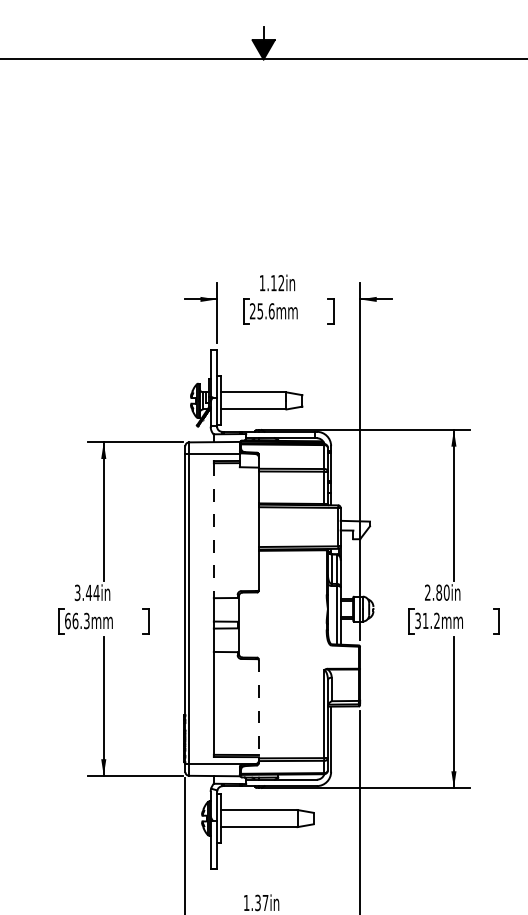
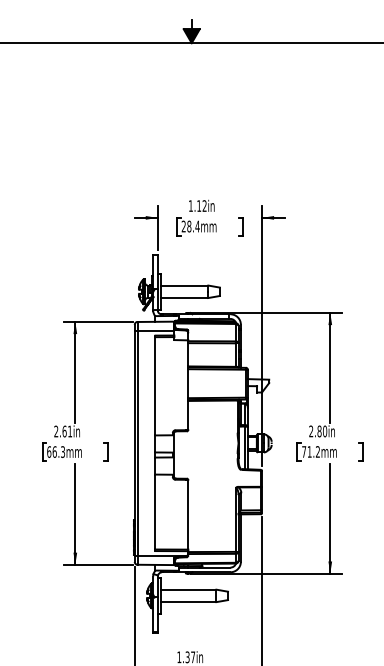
text: (265, 311) -> (193, 226), 25.6mm -> 28.4mm
line: (213, 531) -> (155, 386), dashed -> solid
text: (86, 592) -> (62, 431), 3.44in -> 2.61in
text: (417, 620) -> (303, 451), 31.2mm -> 71.2mm
line: (258, 709) -> (187, 516), dashed -> solid

